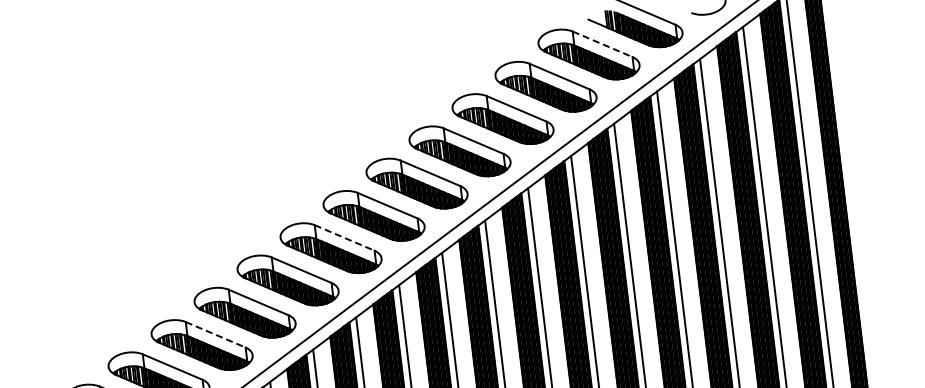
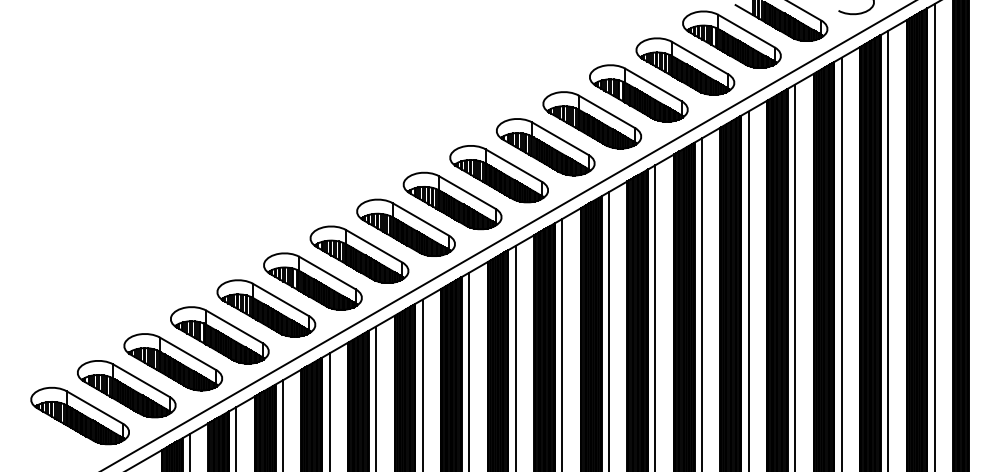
line: (602, 44) -> (746, 31), dashed -> solid
line: (344, 237) -> (467, 192), dashed -> solid
line: (215, 335) -> (327, 273), dashed -> solid

